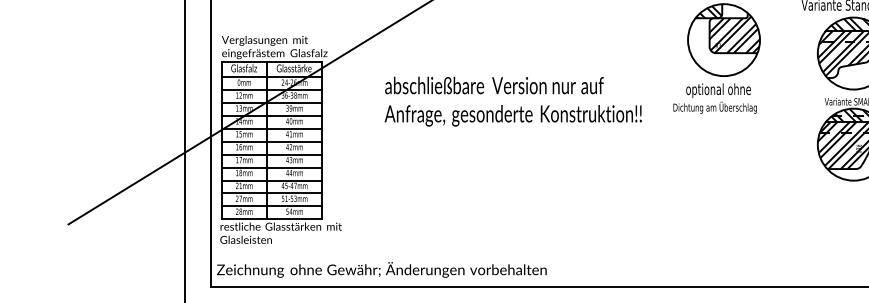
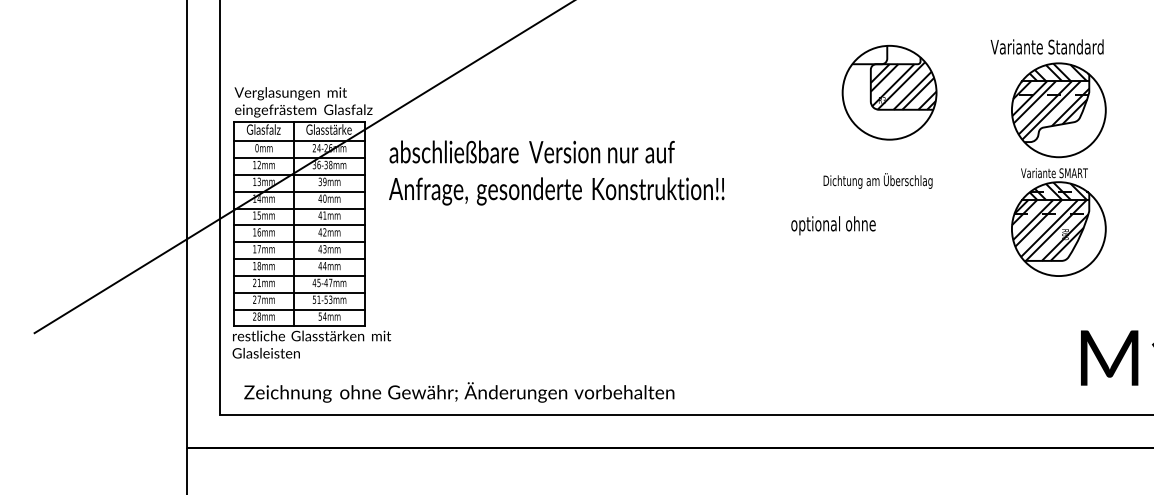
hatch: (709, 12) -> (870, 56), removed
text: (718, 90) -> (833, 225), moved
text: (513, 101) -> (556, 172), moved
text: (381, 269) -> (459, 392), moved

